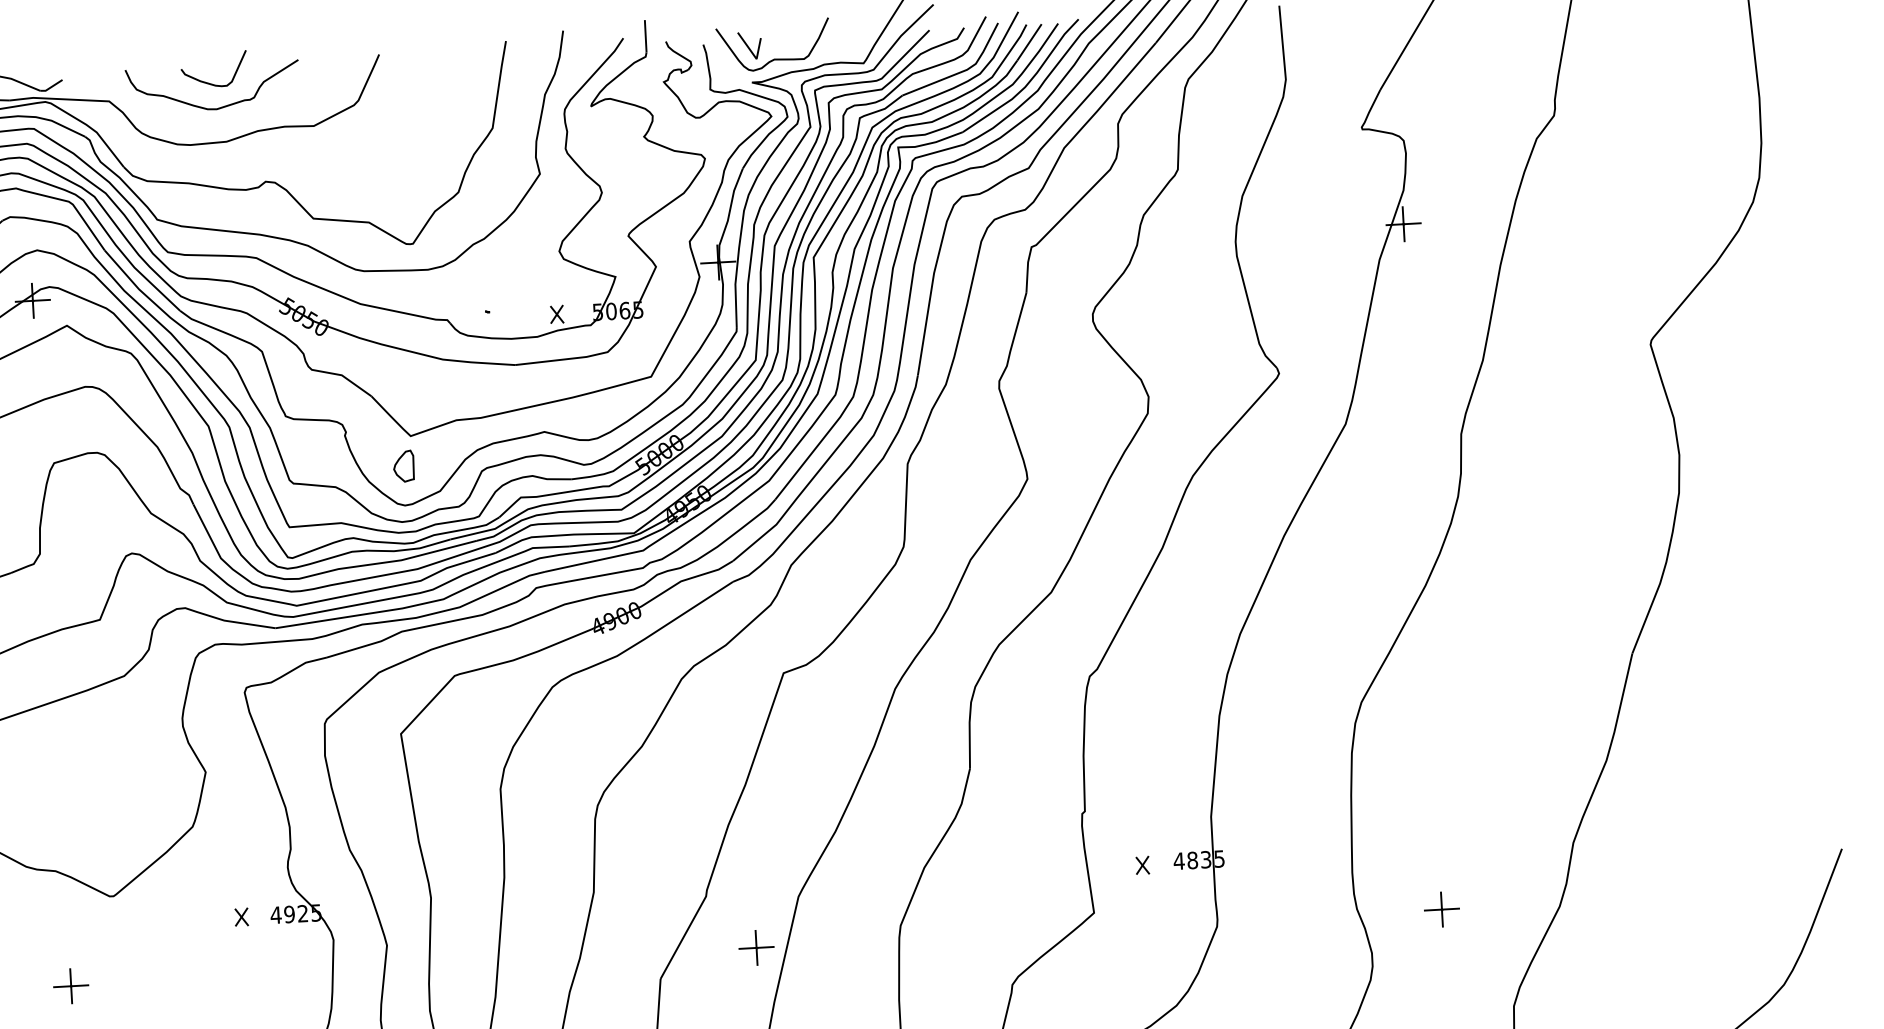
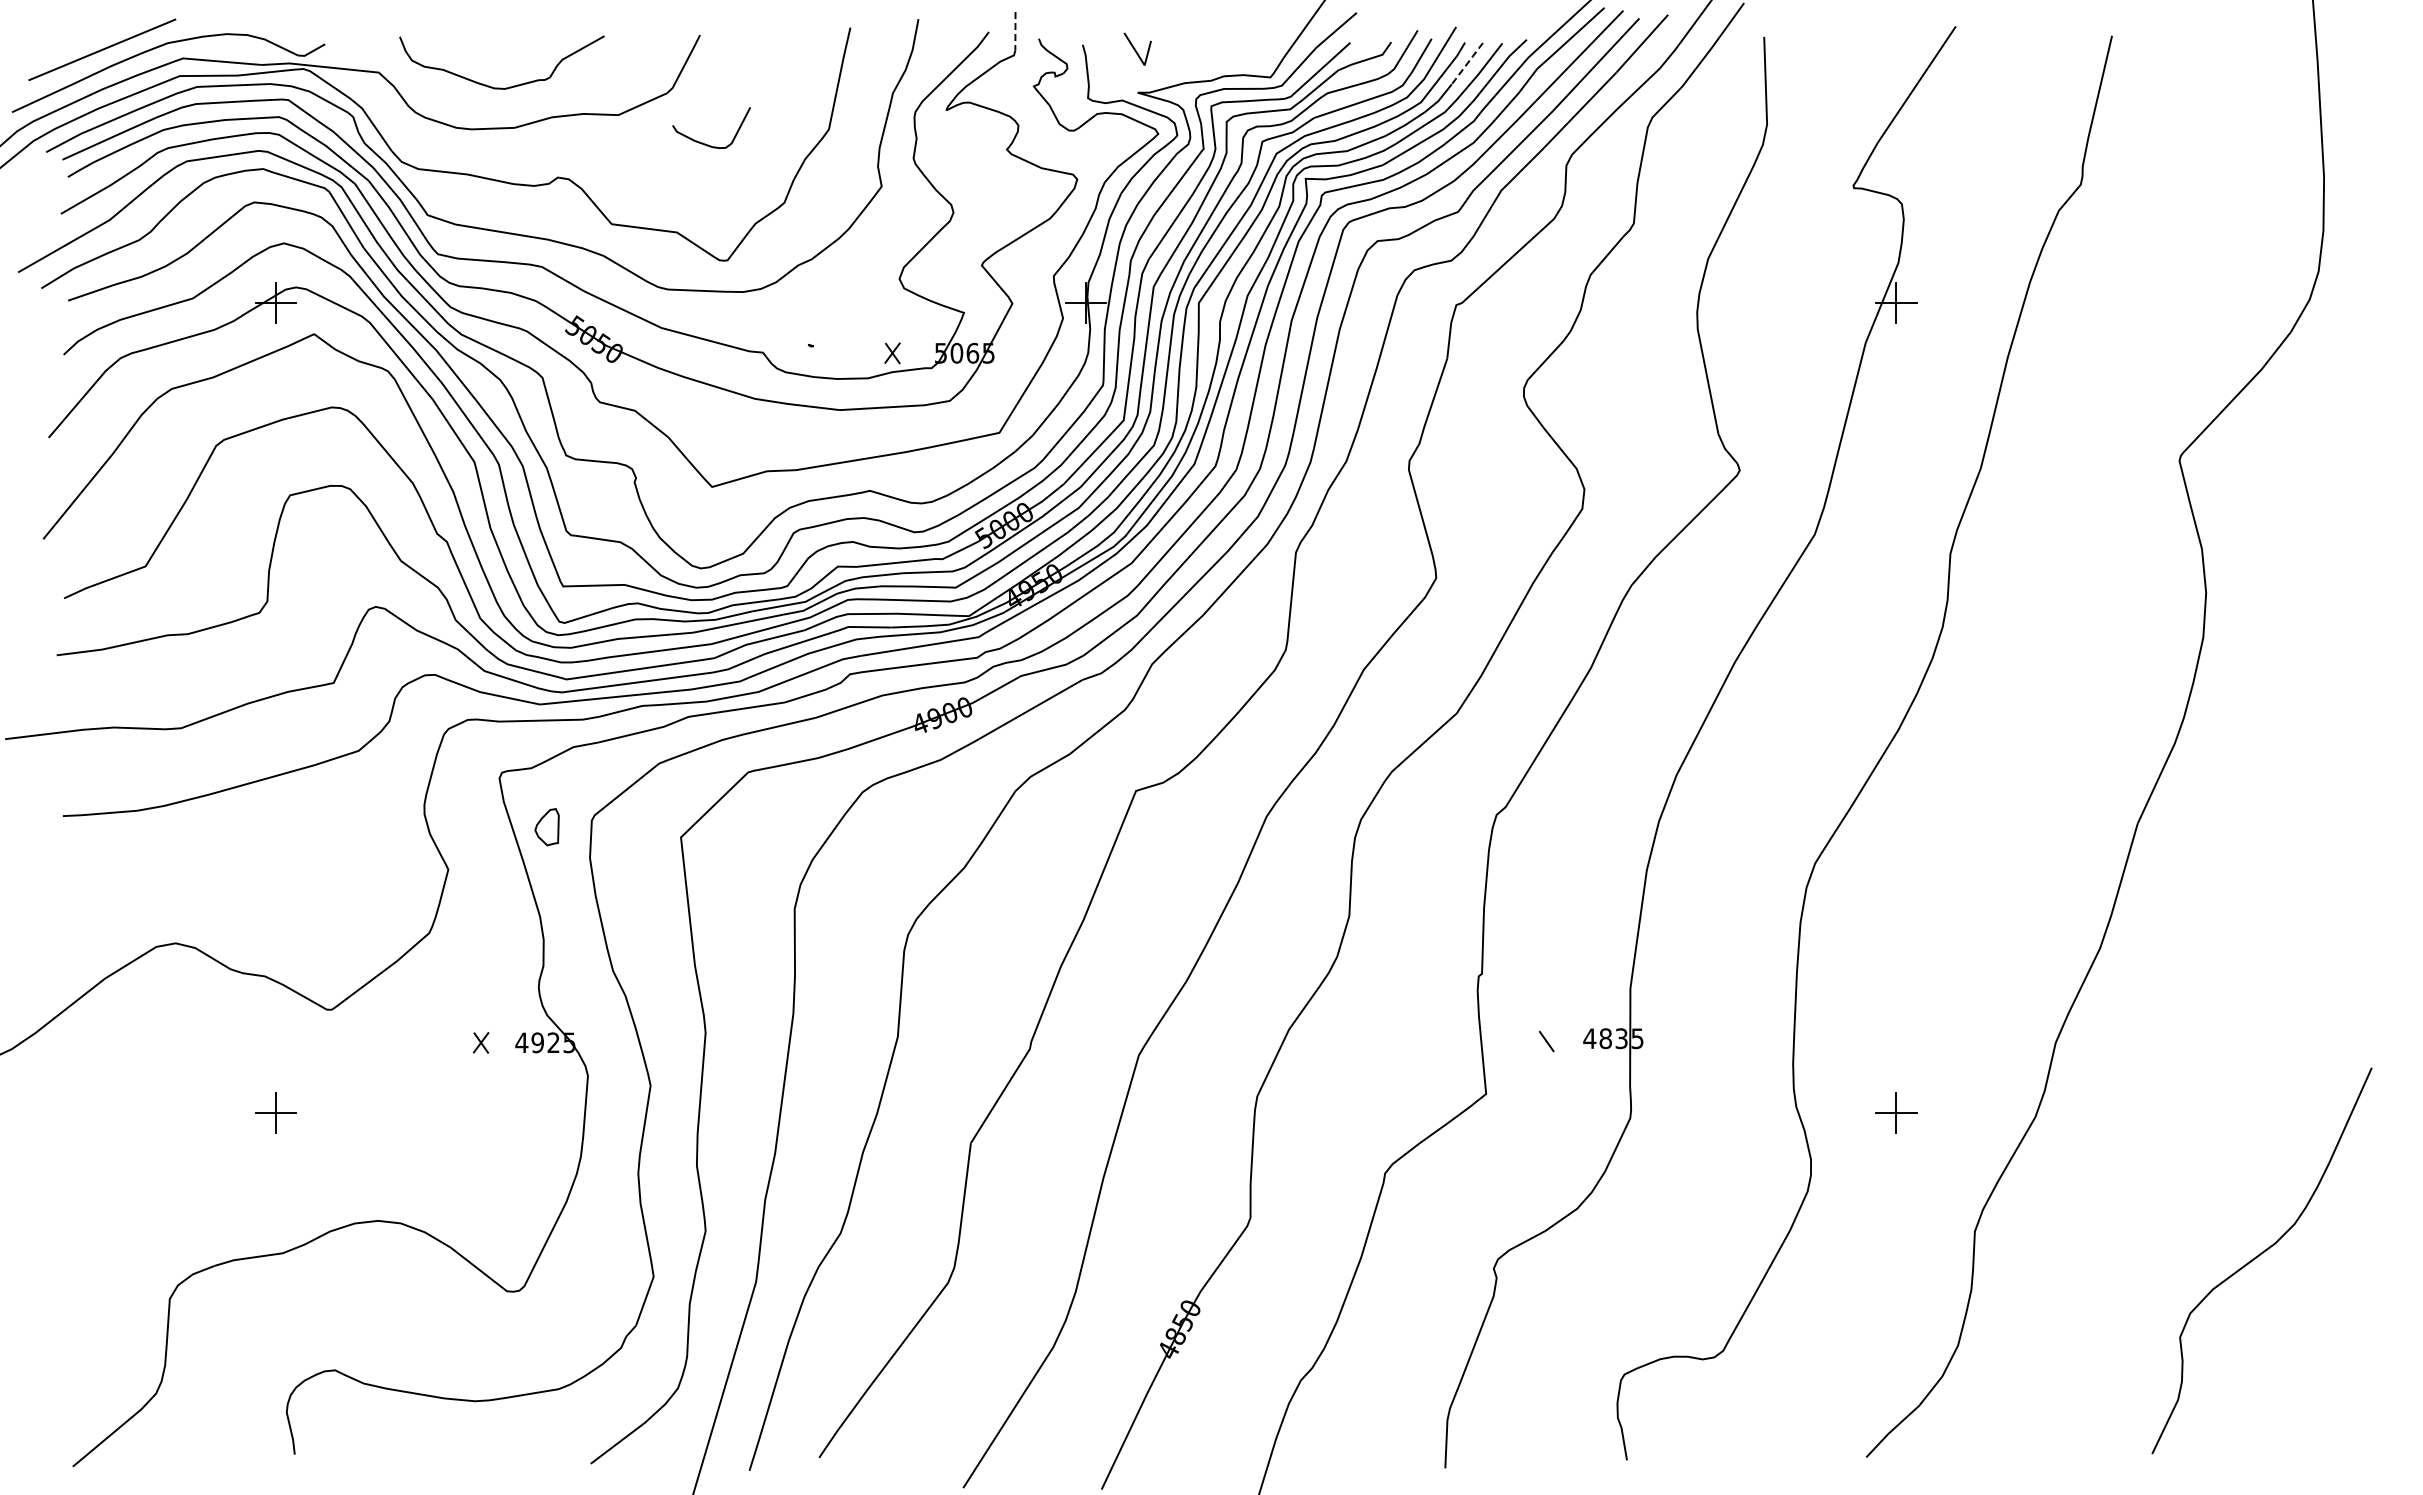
line: (645, 36) -> (1015, 31), solid -> dashed
line: (1029, 42) -> (1467, 63), solid -> dashed
curve: (774, 59) -> (1165, 66), removed
curve: (209, 82) -> (705, 143), moved
part: (403, 466) -> (546, 827), moved
line: (1142, 864) -> (1546, 1040), removed
part: (756, 947) -> (1085, 1112), removed

